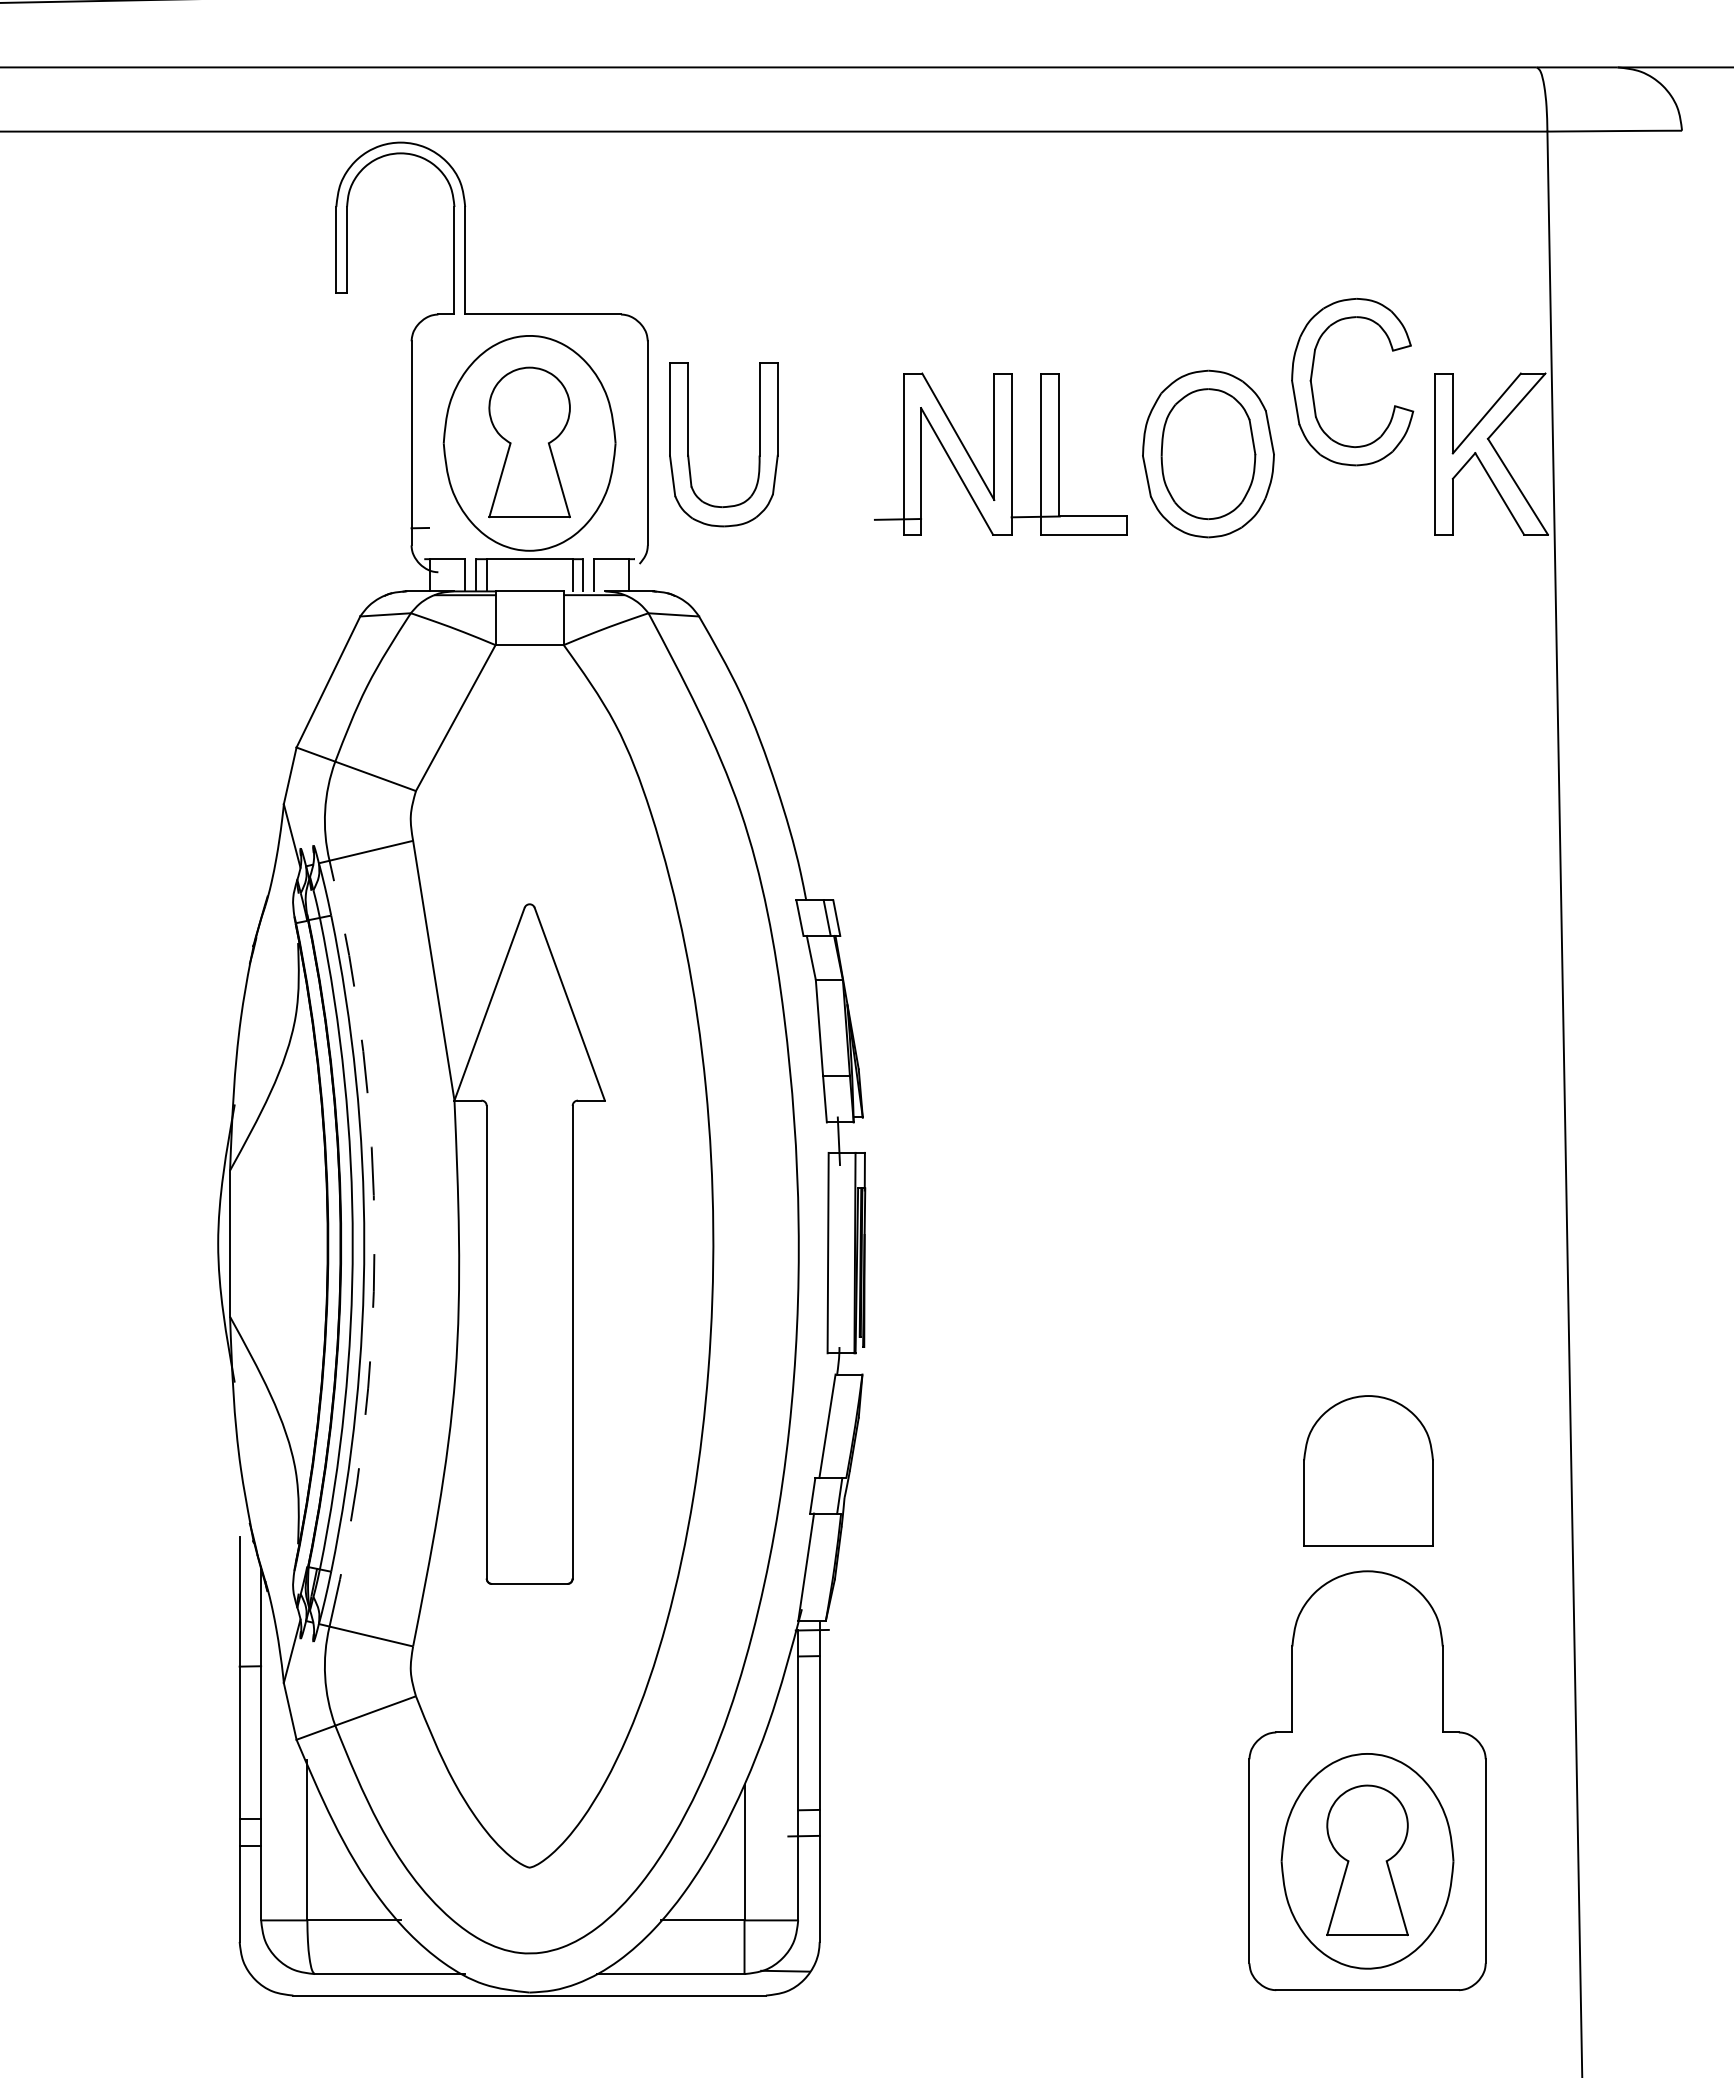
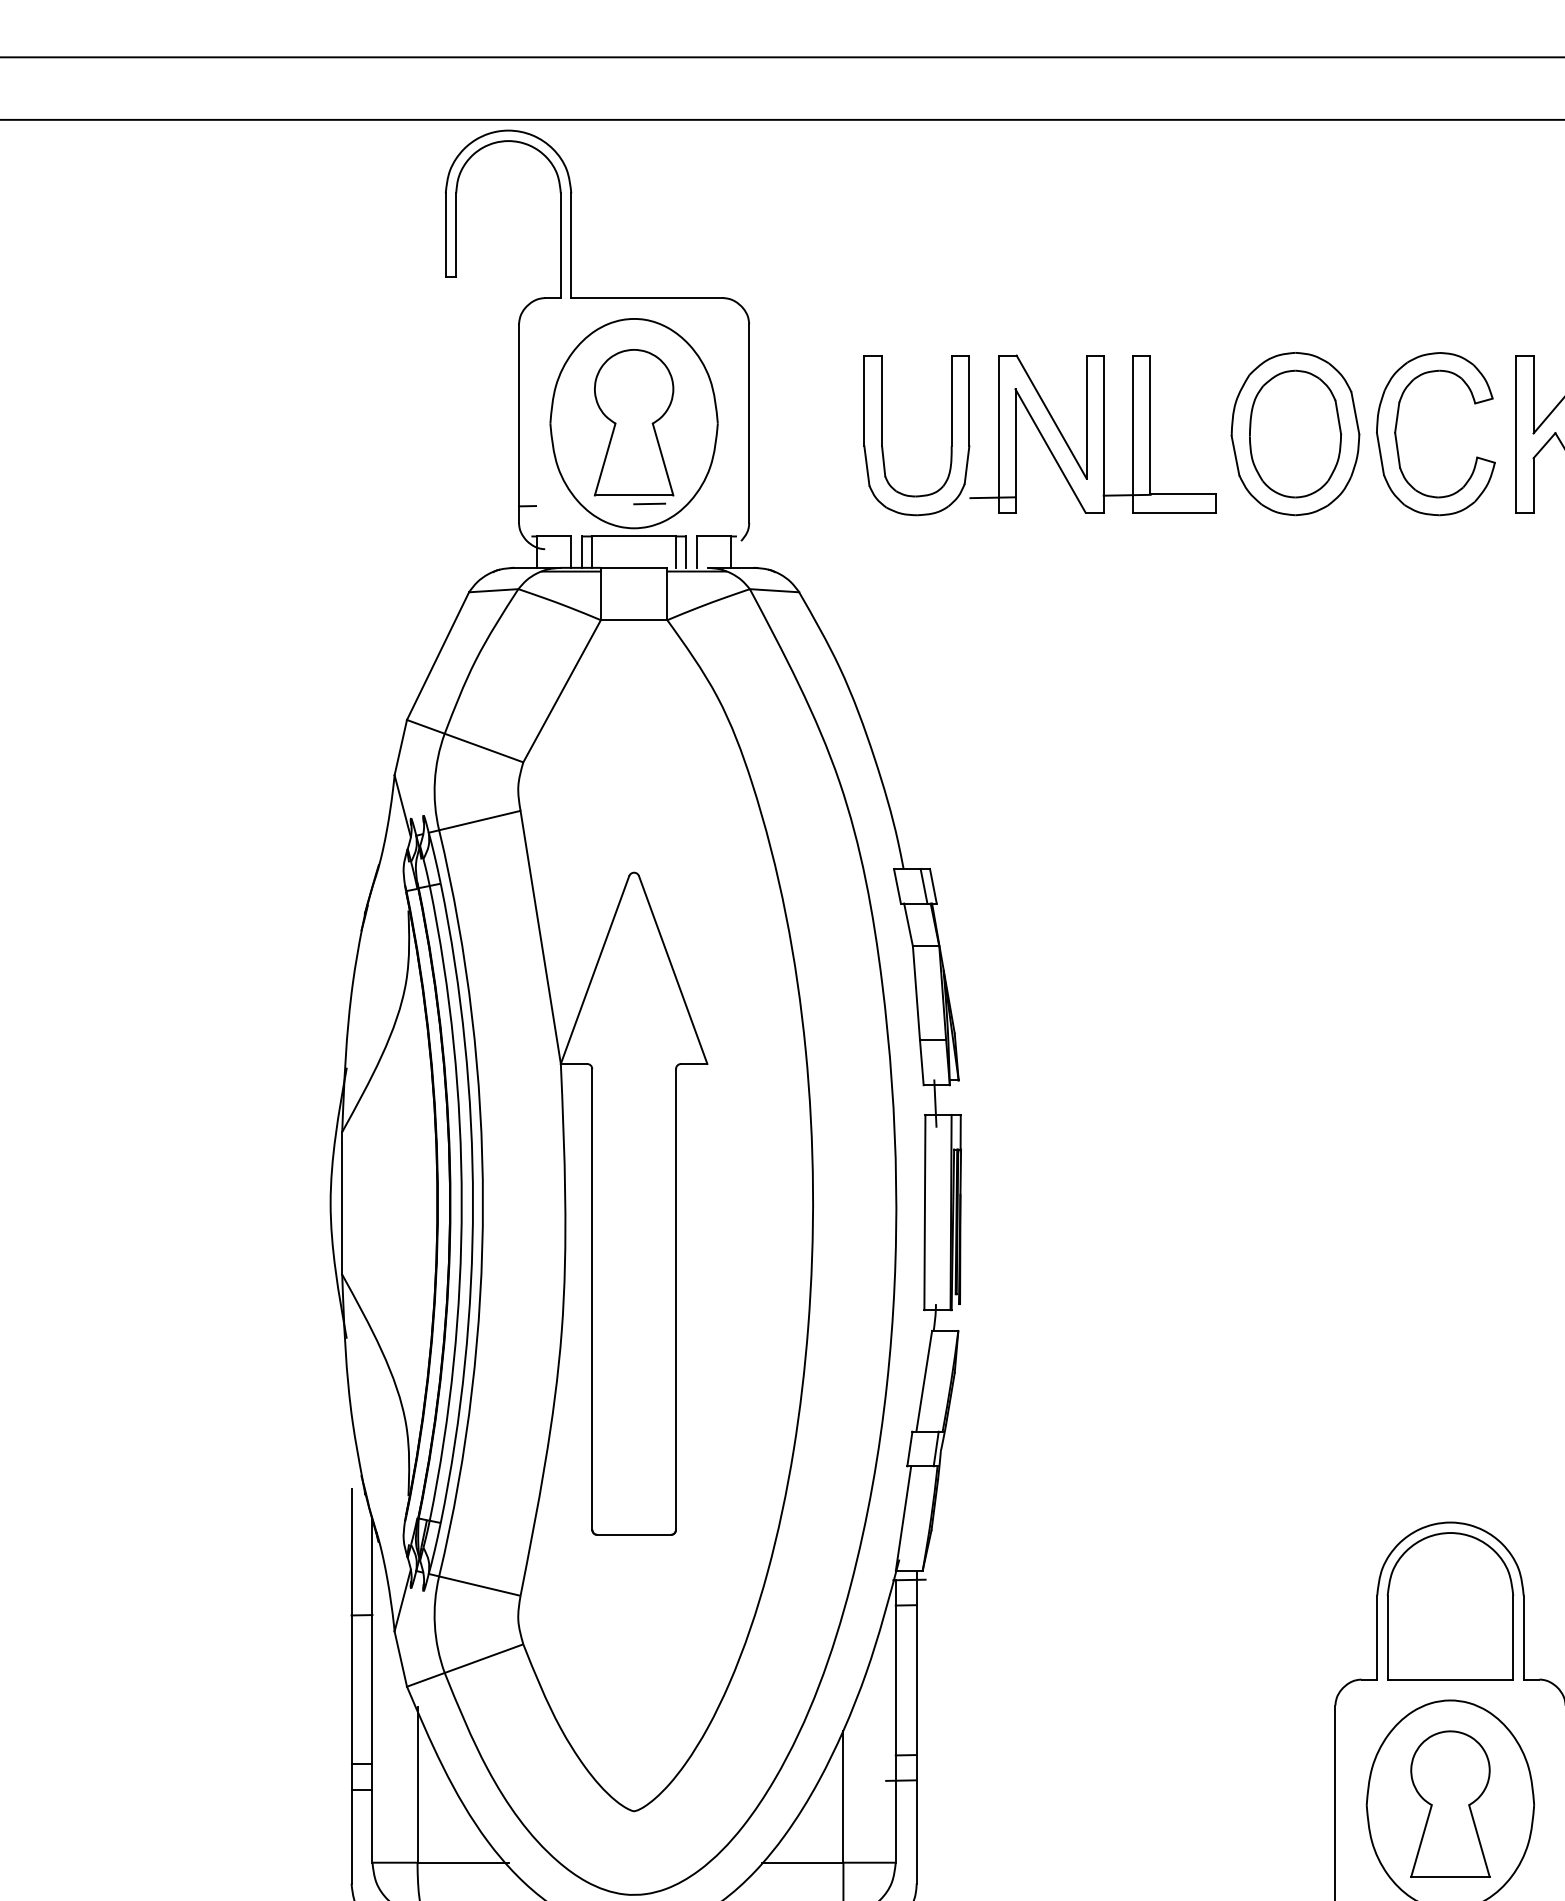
part: (1313, 390) -> (1397, 442), moved
part: (688, 444) -> (882, 435), moved
line: (545, 525) -> (649, 503), added
arc: (374, 1243) -> (482, 1203), dashed -> solid
part: (1368, 1470) -> (1450, 1605), moved

